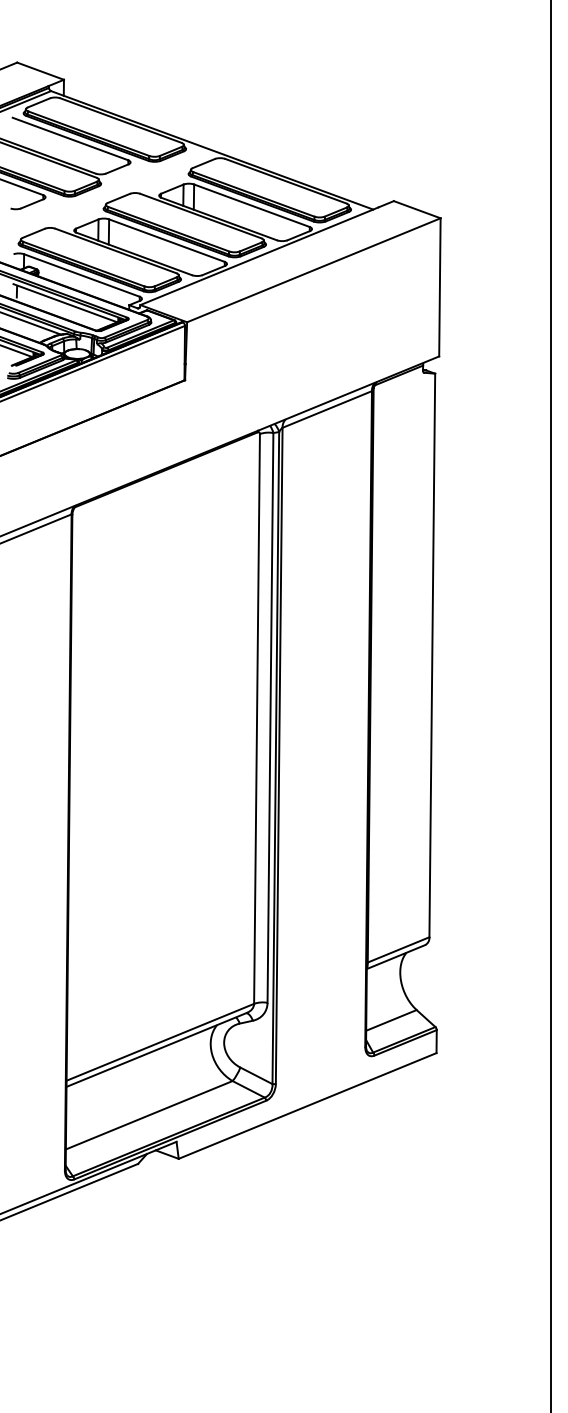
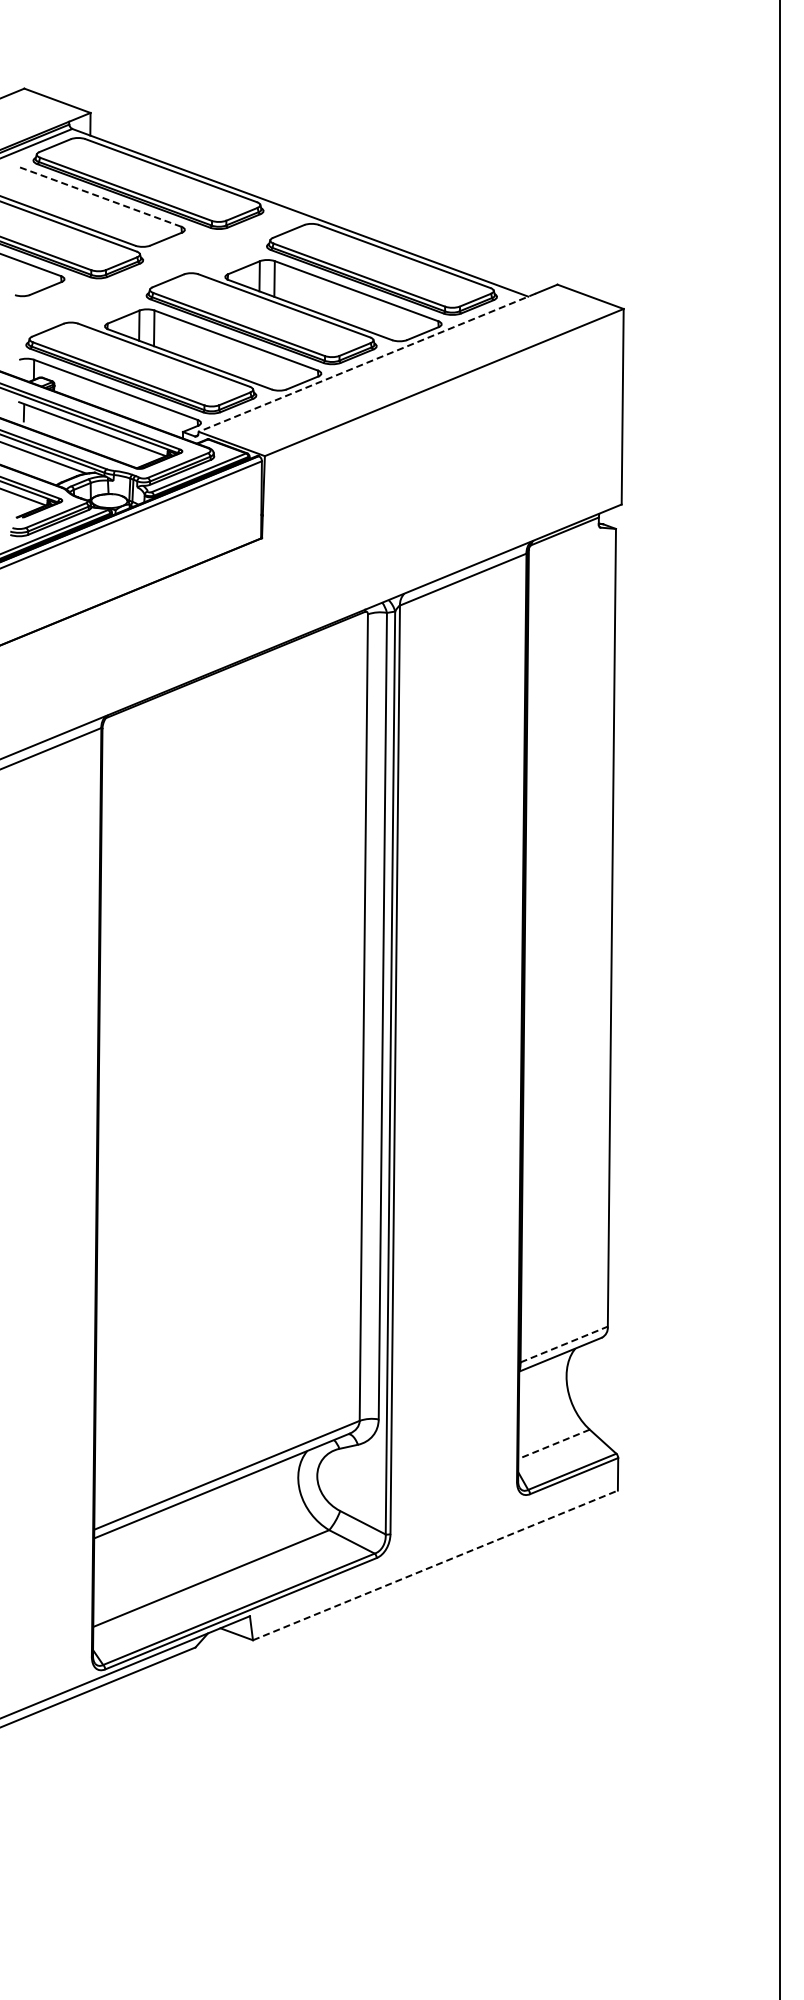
line: (70, 138) -> (99, 196), solid -> dashed
line: (258, 256) -> (366, 362), solid -> dashed
line: (398, 949) -> (564, 1344), solid -> dashed
line: (391, 1020) -> (554, 1444), solid -> dashed
line: (307, 1106) -> (435, 1565), solid -> dashed

